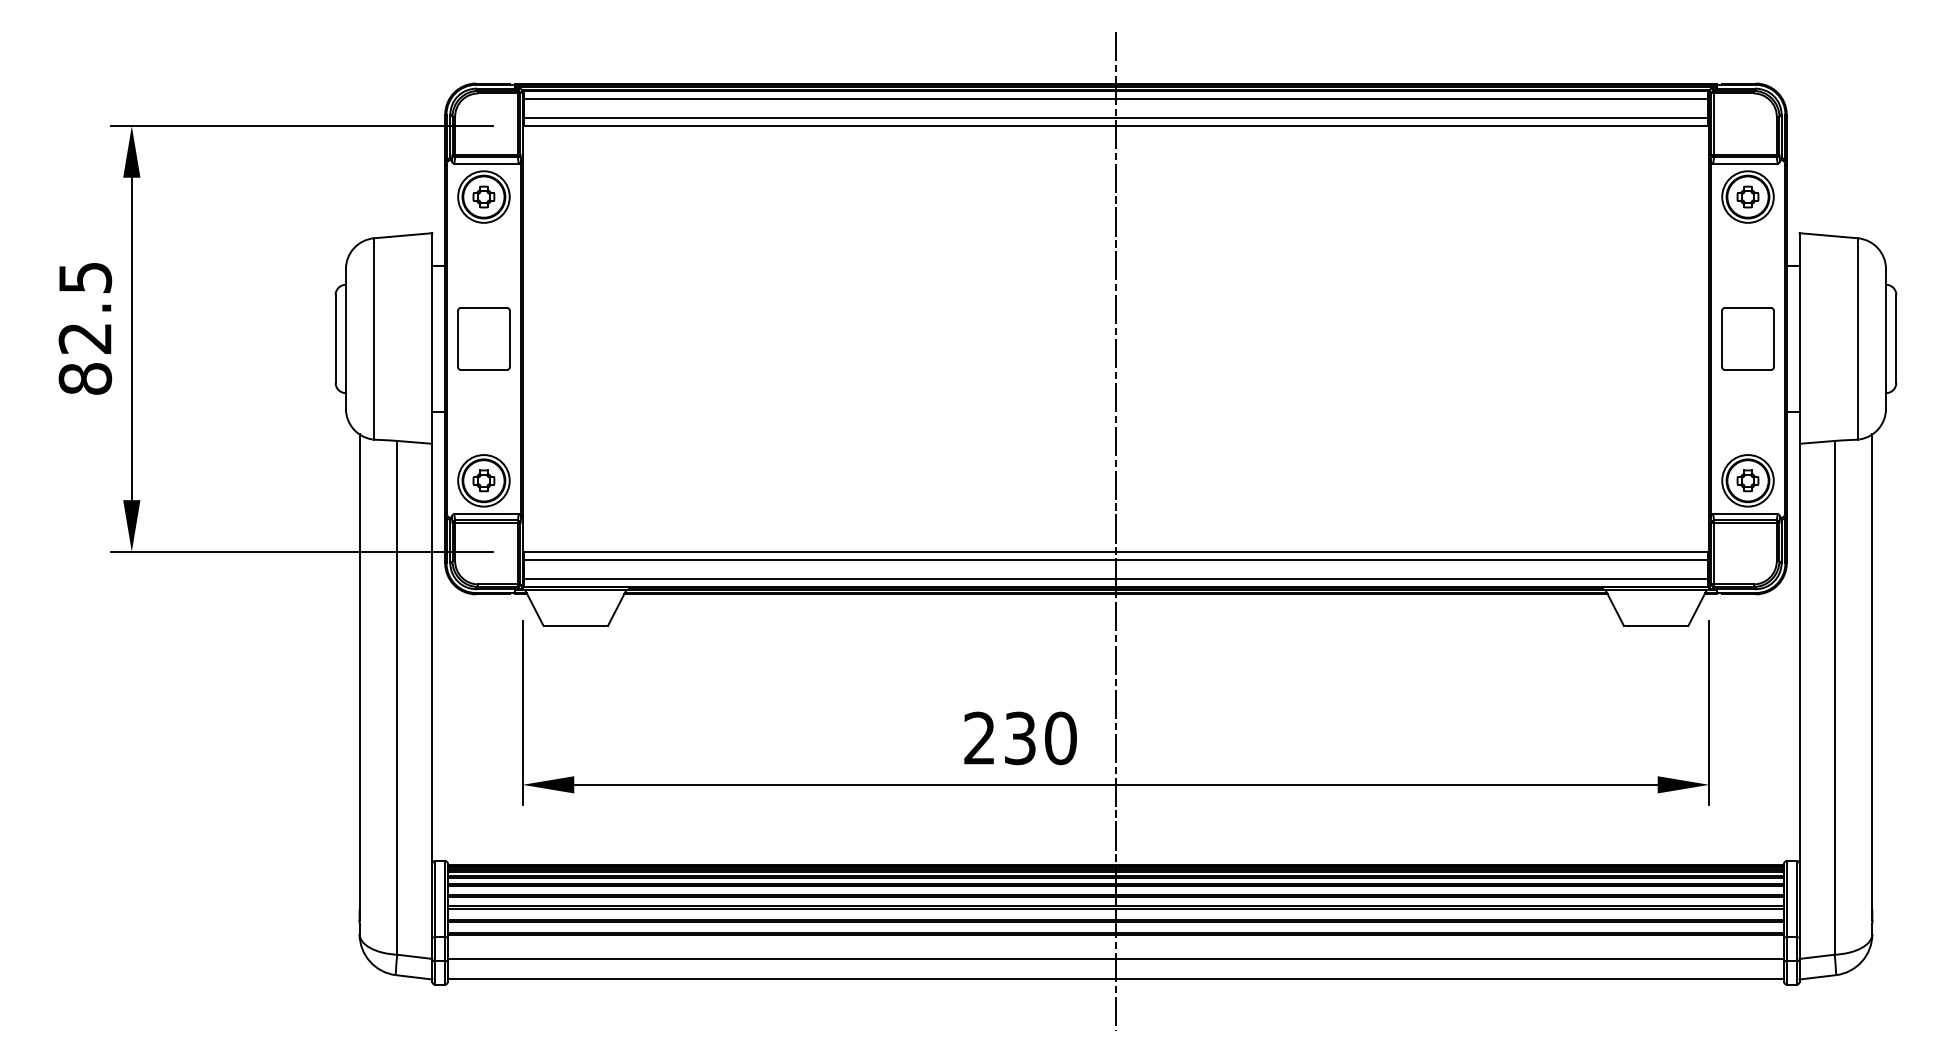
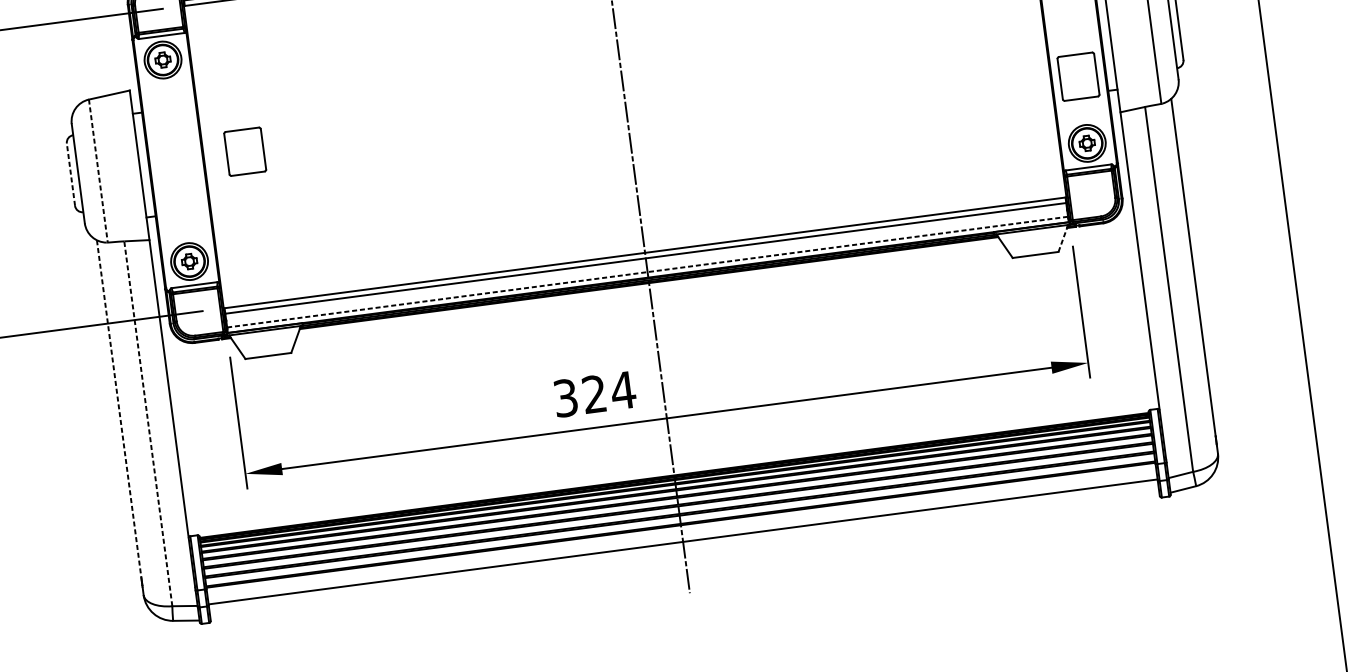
line: (335, 338) -> (70, 174), solid -> dashed
line: (374, 338) -> (98, 170), solid -> dashed
part: (483, 338) -> (244, 151), moved
part: (1747, 338) -> (1078, 76), moved
line: (1116, 578) -> (647, 271), solid -> dashed
line: (1697, 607) -> (1063, 238), solid -> dashed
line: (359, 672) -> (119, 409), solid -> dashed
line: (397, 697) -> (148, 423), solid -> dashed
text: (1020, 738) -> (594, 394), 230 -> 324
line: (1115, 979) -> (684, 556), removed

